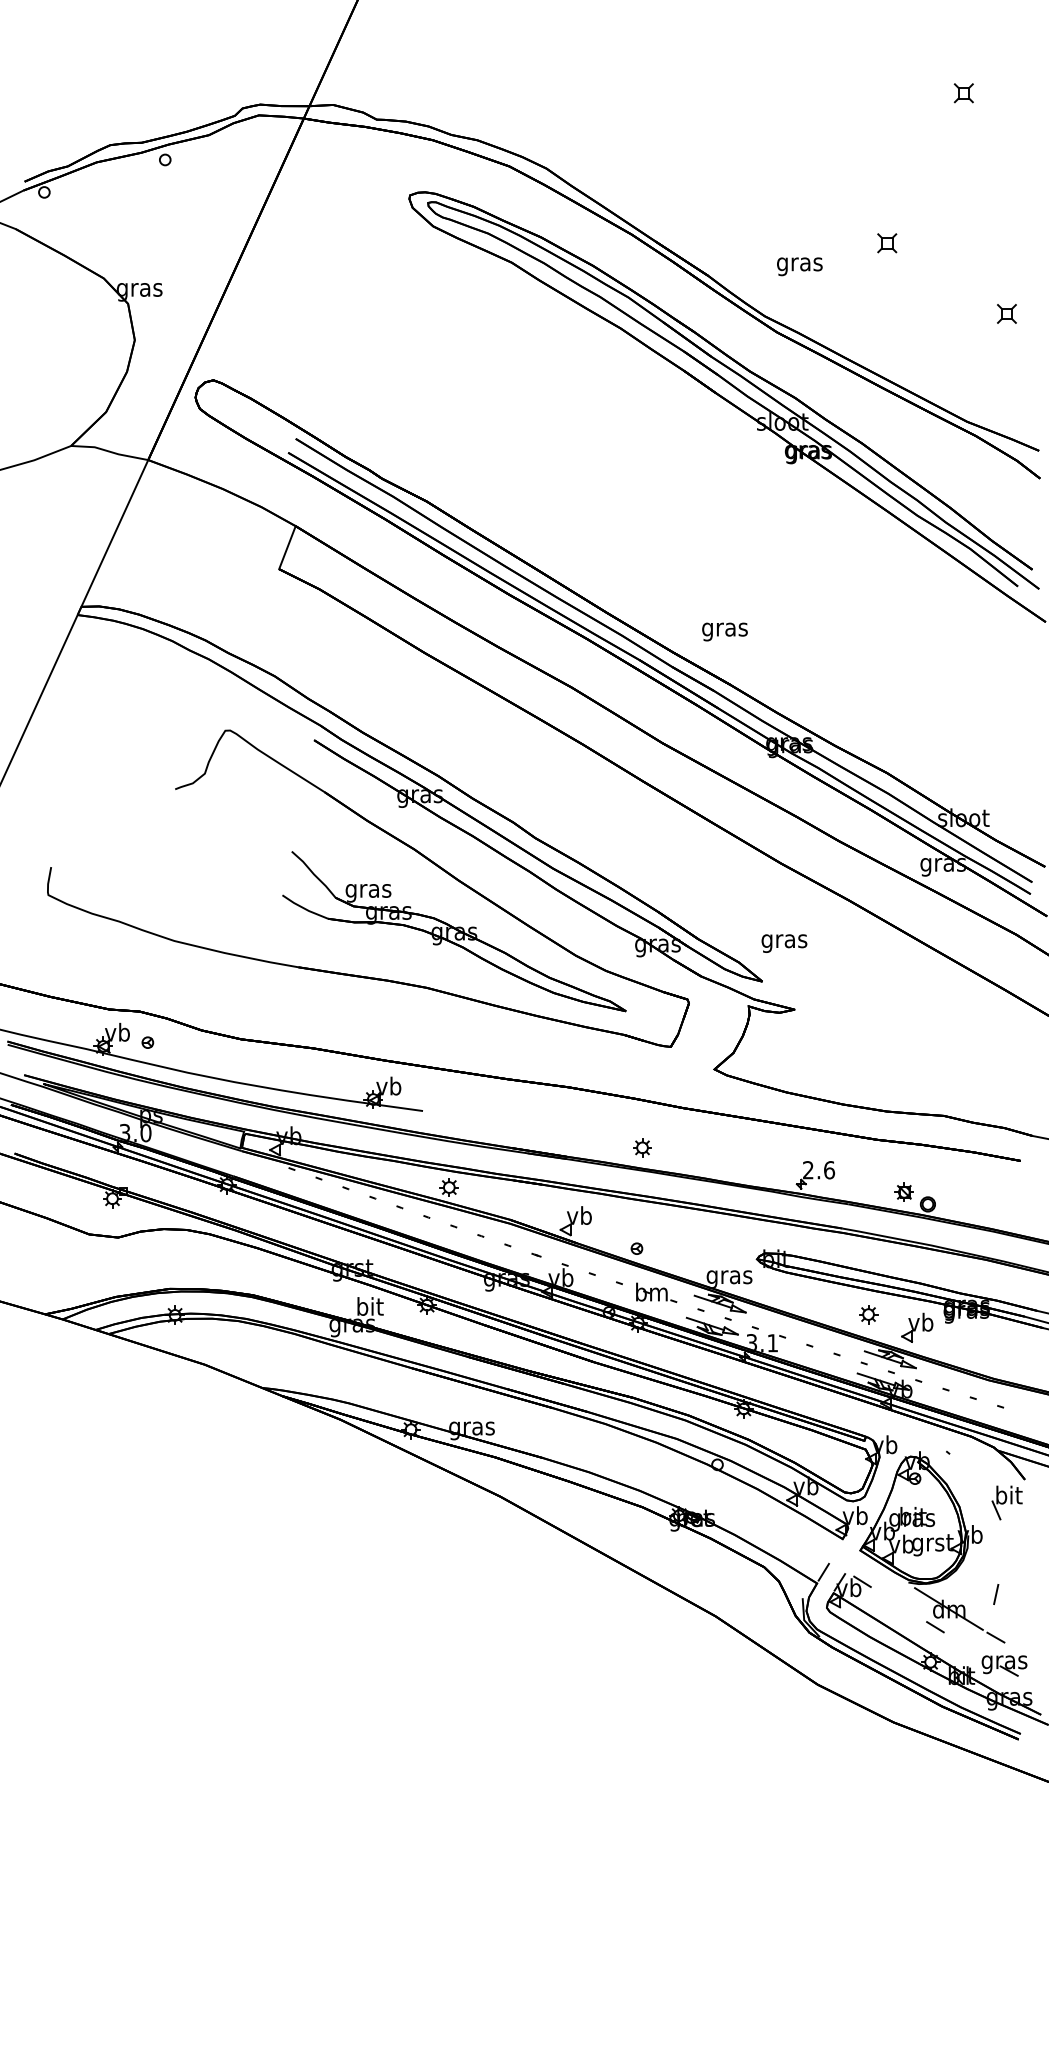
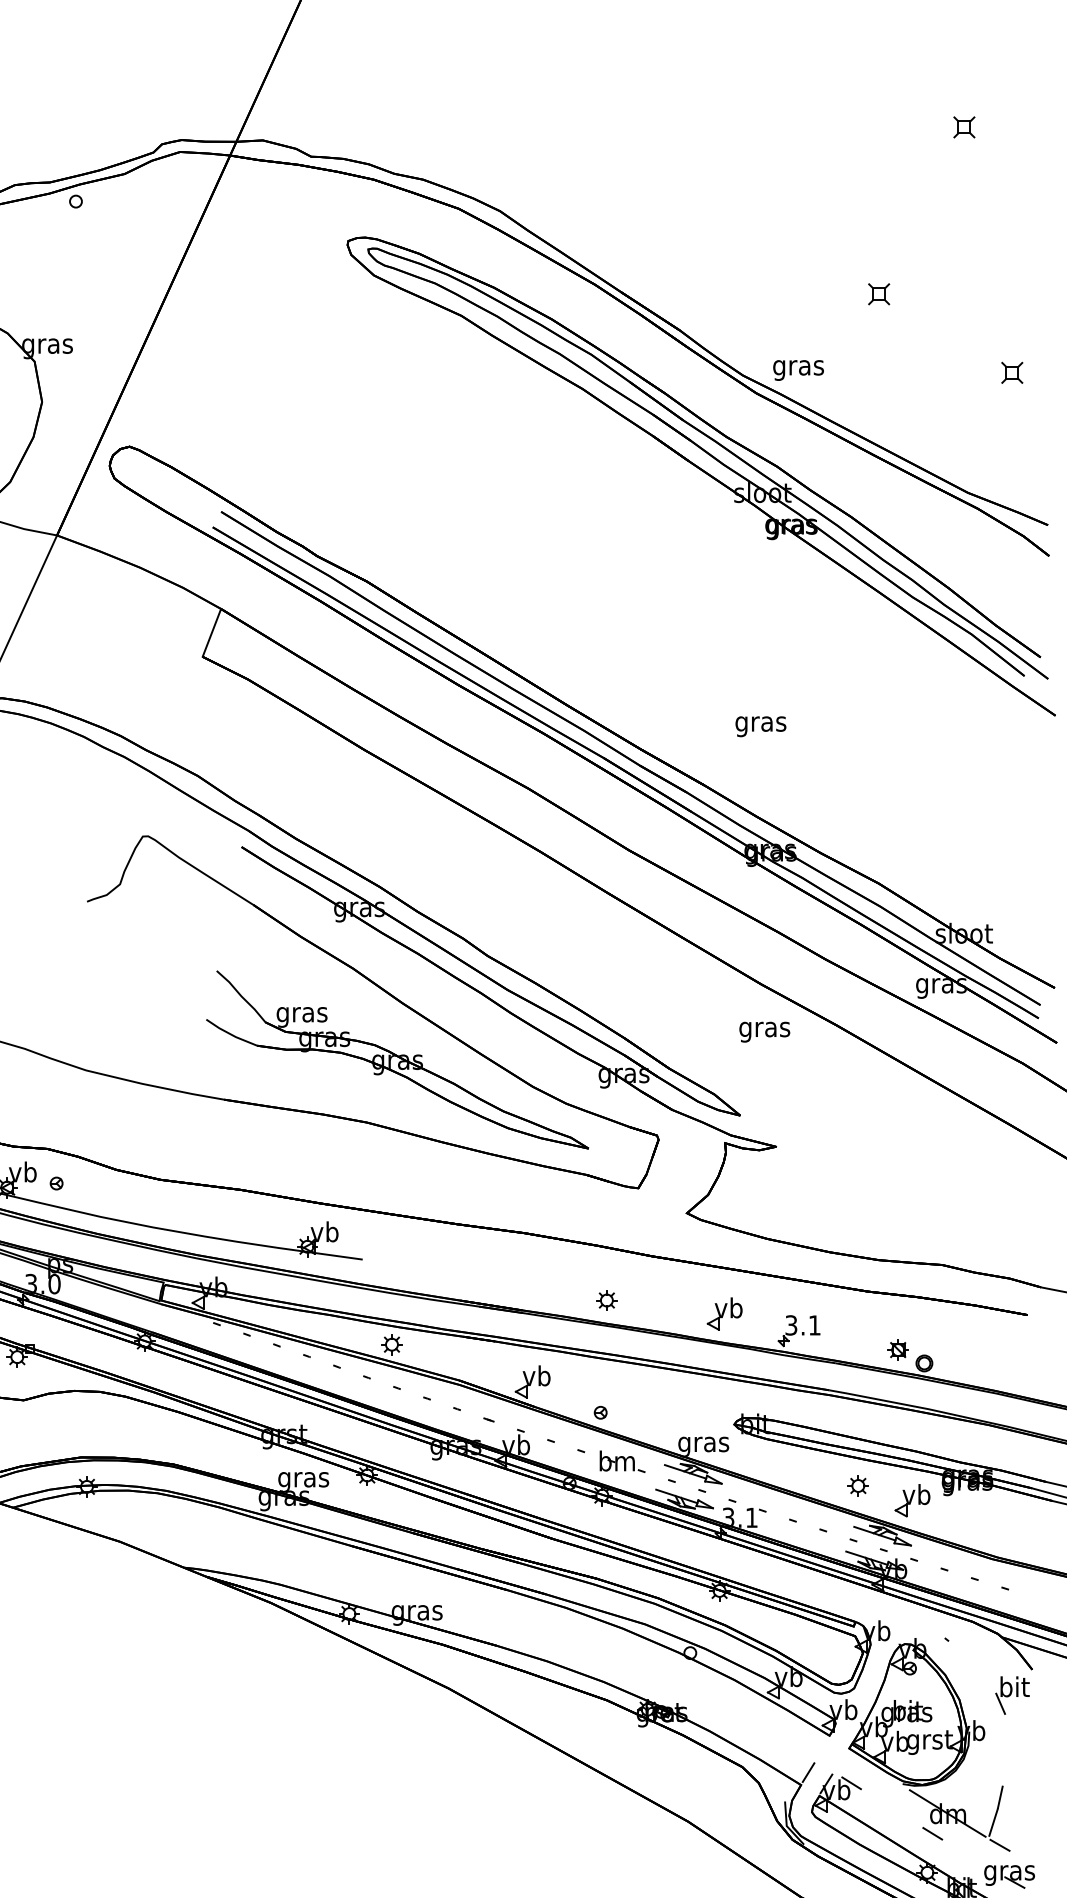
text: (799, 266) -> (798, 370), moved
text: (724, 631) -> (760, 726), moved
text: (784, 943) -> (764, 1032), moved
part: (748, 1160) -> (724, 1314), added
text: (819, 1170) -> (803, 1325), 2.6 -> 3.1
text: (369, 1308) -> (303, 1479), bit -> gras
line: (989, 1616) -> (992, 1821), added

